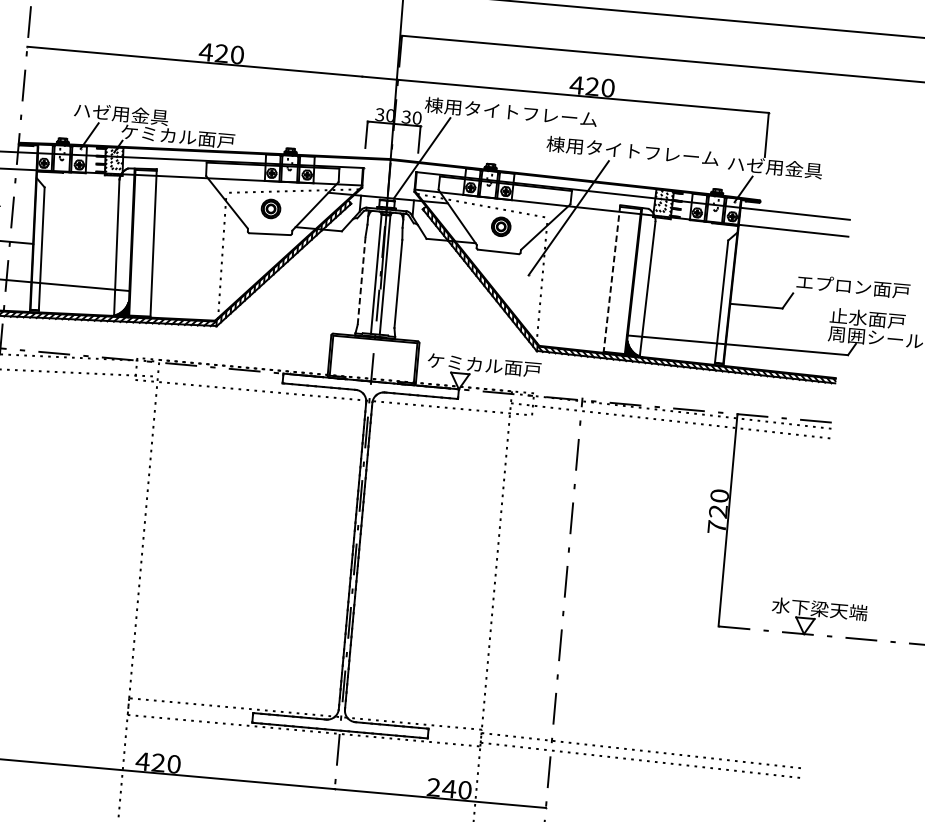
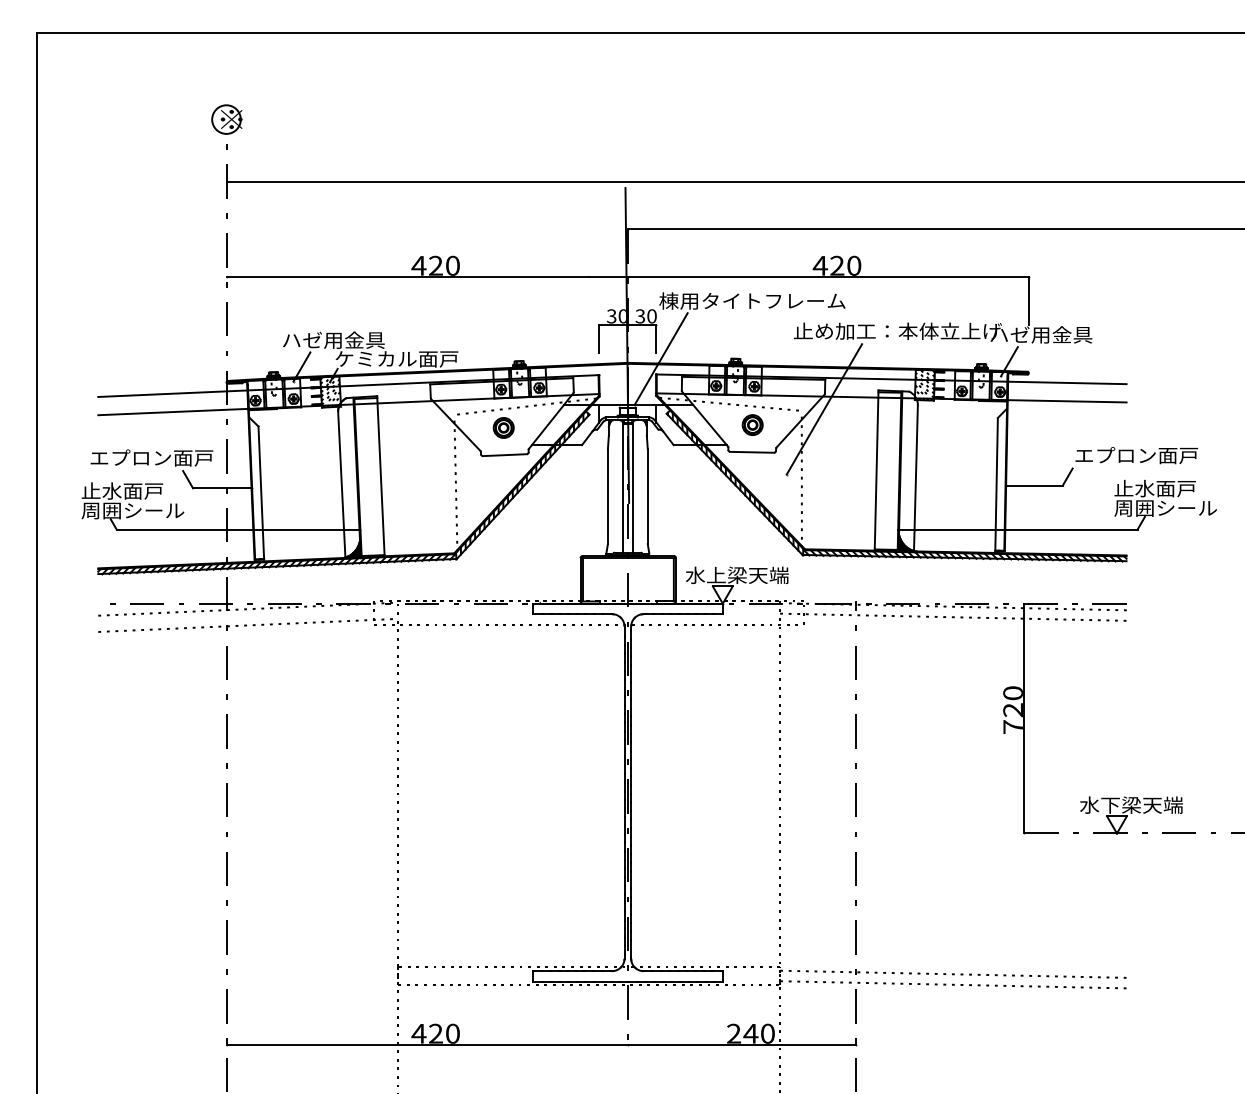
text: (642, 151) -> (897, 330), 棟用タイトフレーム -> 止め加工：本体立上げ
line: (611, 278) -> (876, 470), dashed -> solid
line: (361, 280) -> (607, 496), dashed -> solid
text: (484, 364) -> (747, 574), ケミカル面戸 -> 水上梁天端

